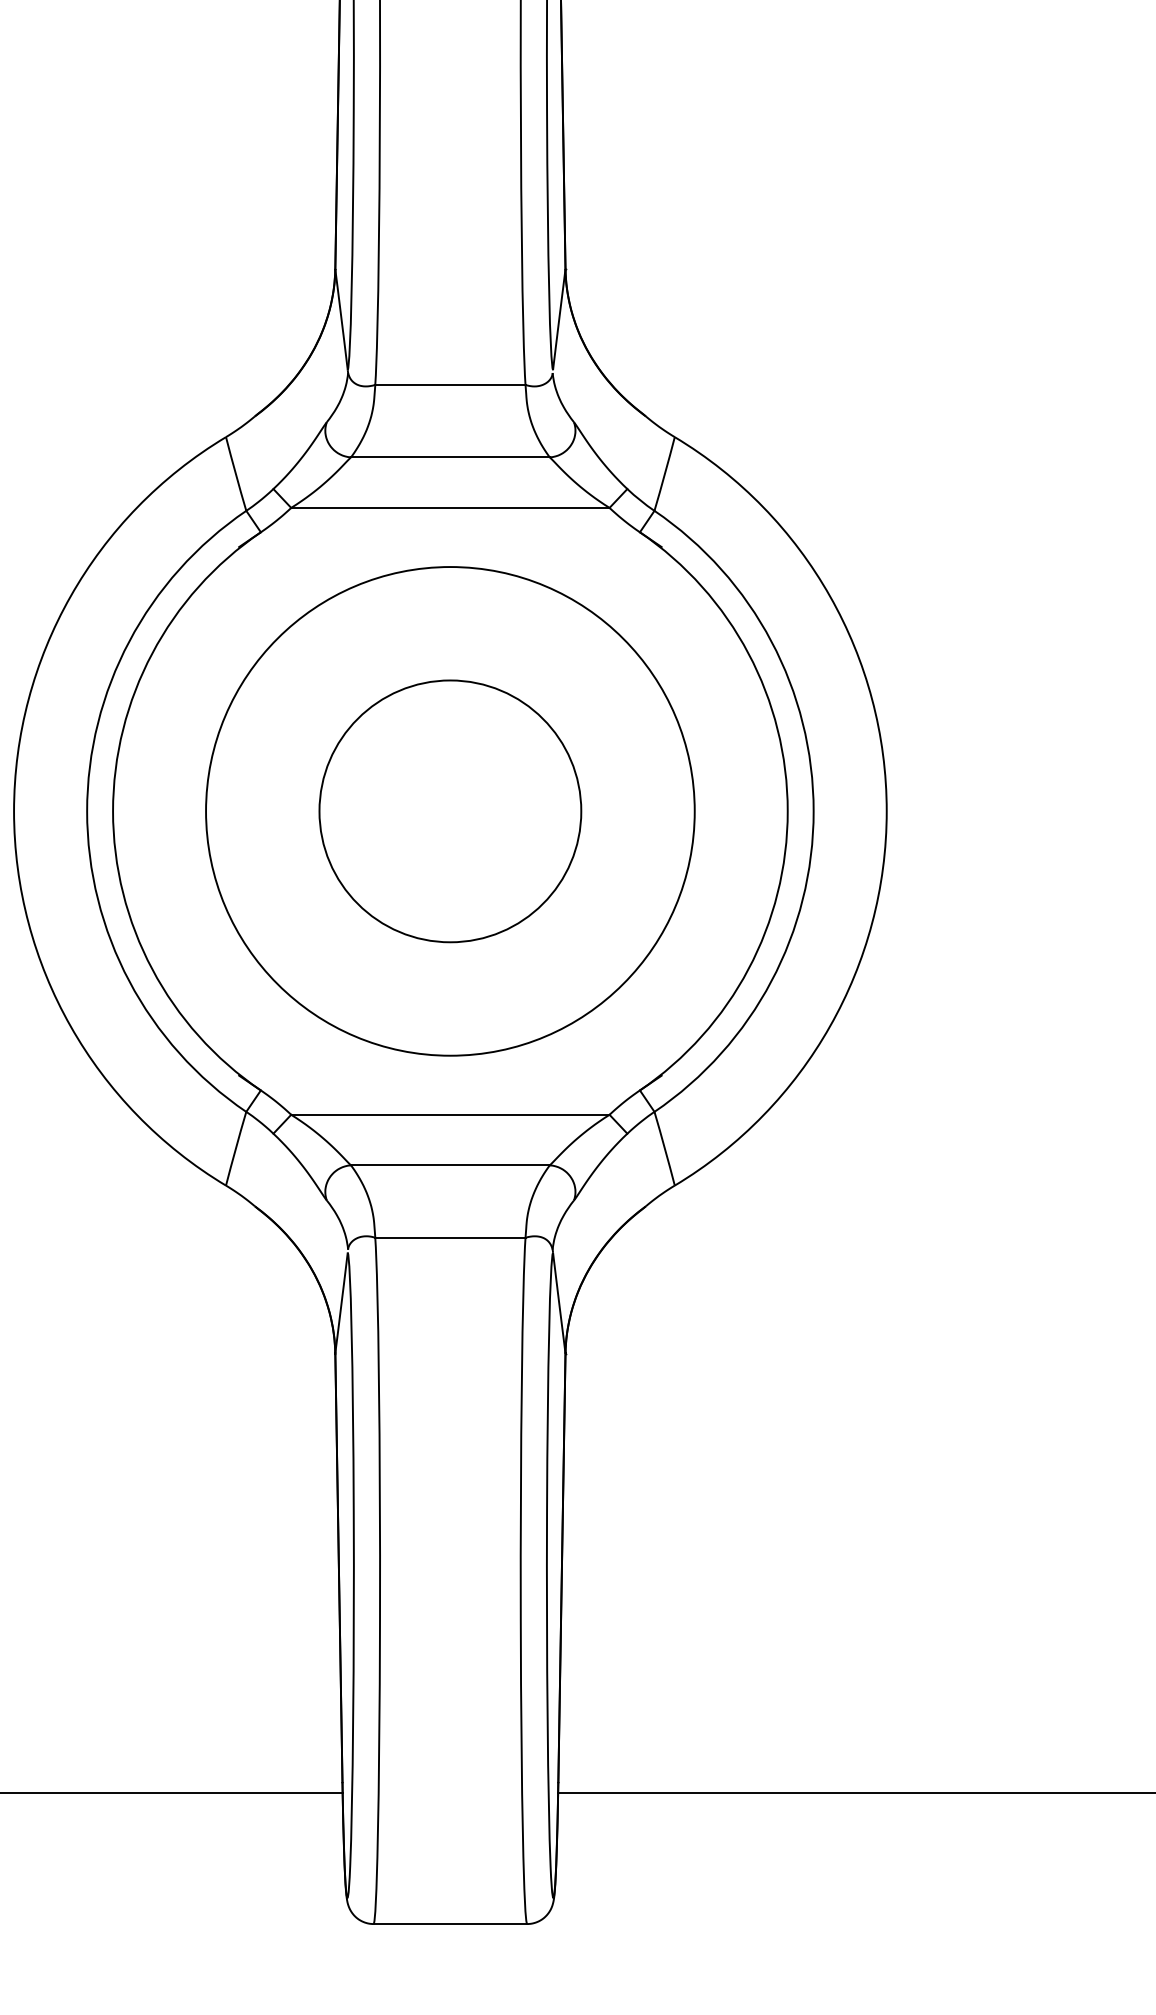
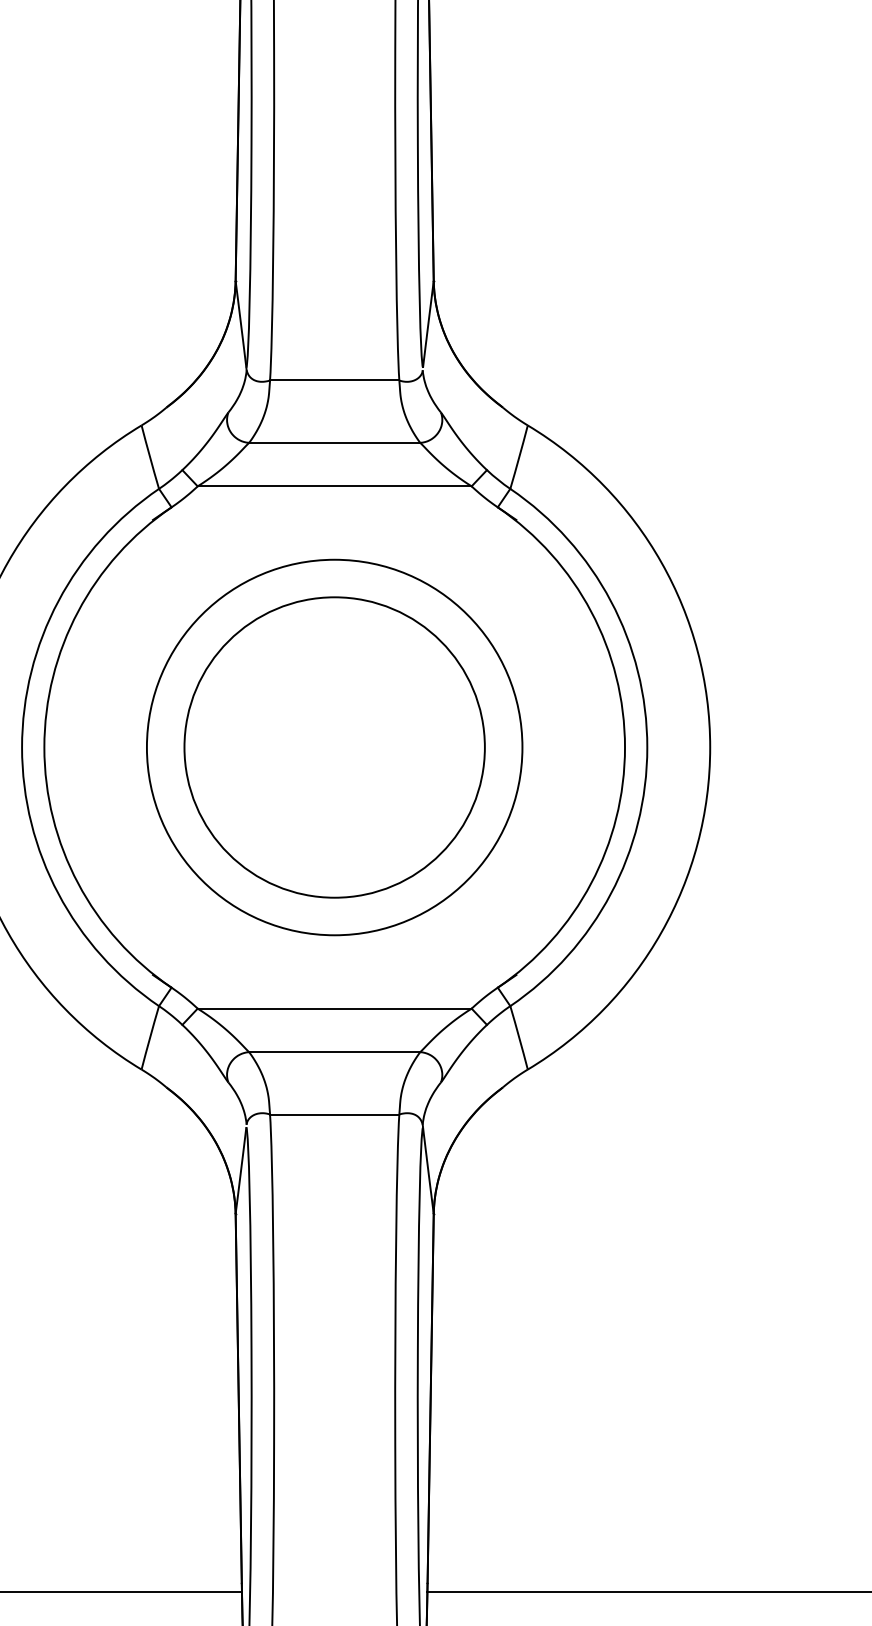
circle: (449, 810) -> (333, 746), size x0.71
circle: (450, 811) -> (334, 747), size x1.67

